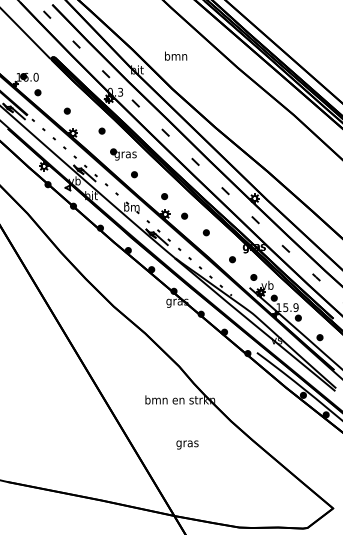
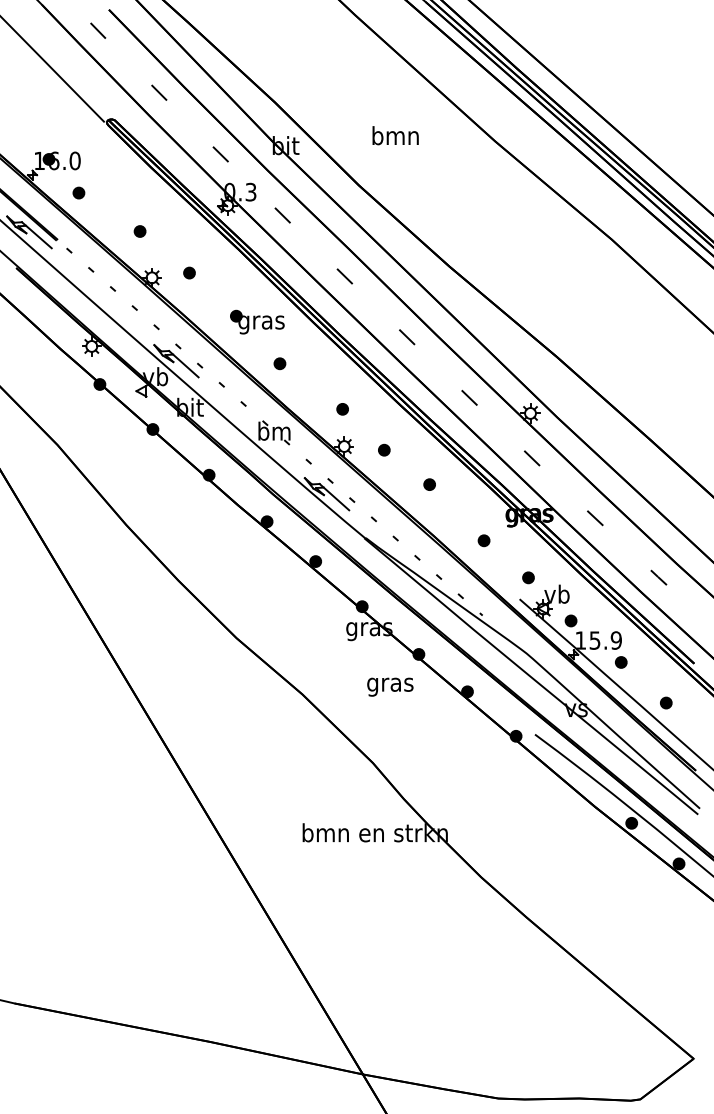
text: (176, 55) -> (396, 134), moved
part: (101, 130) -> (188, 271), moved
text: (187, 444) -> (390, 686), moved

